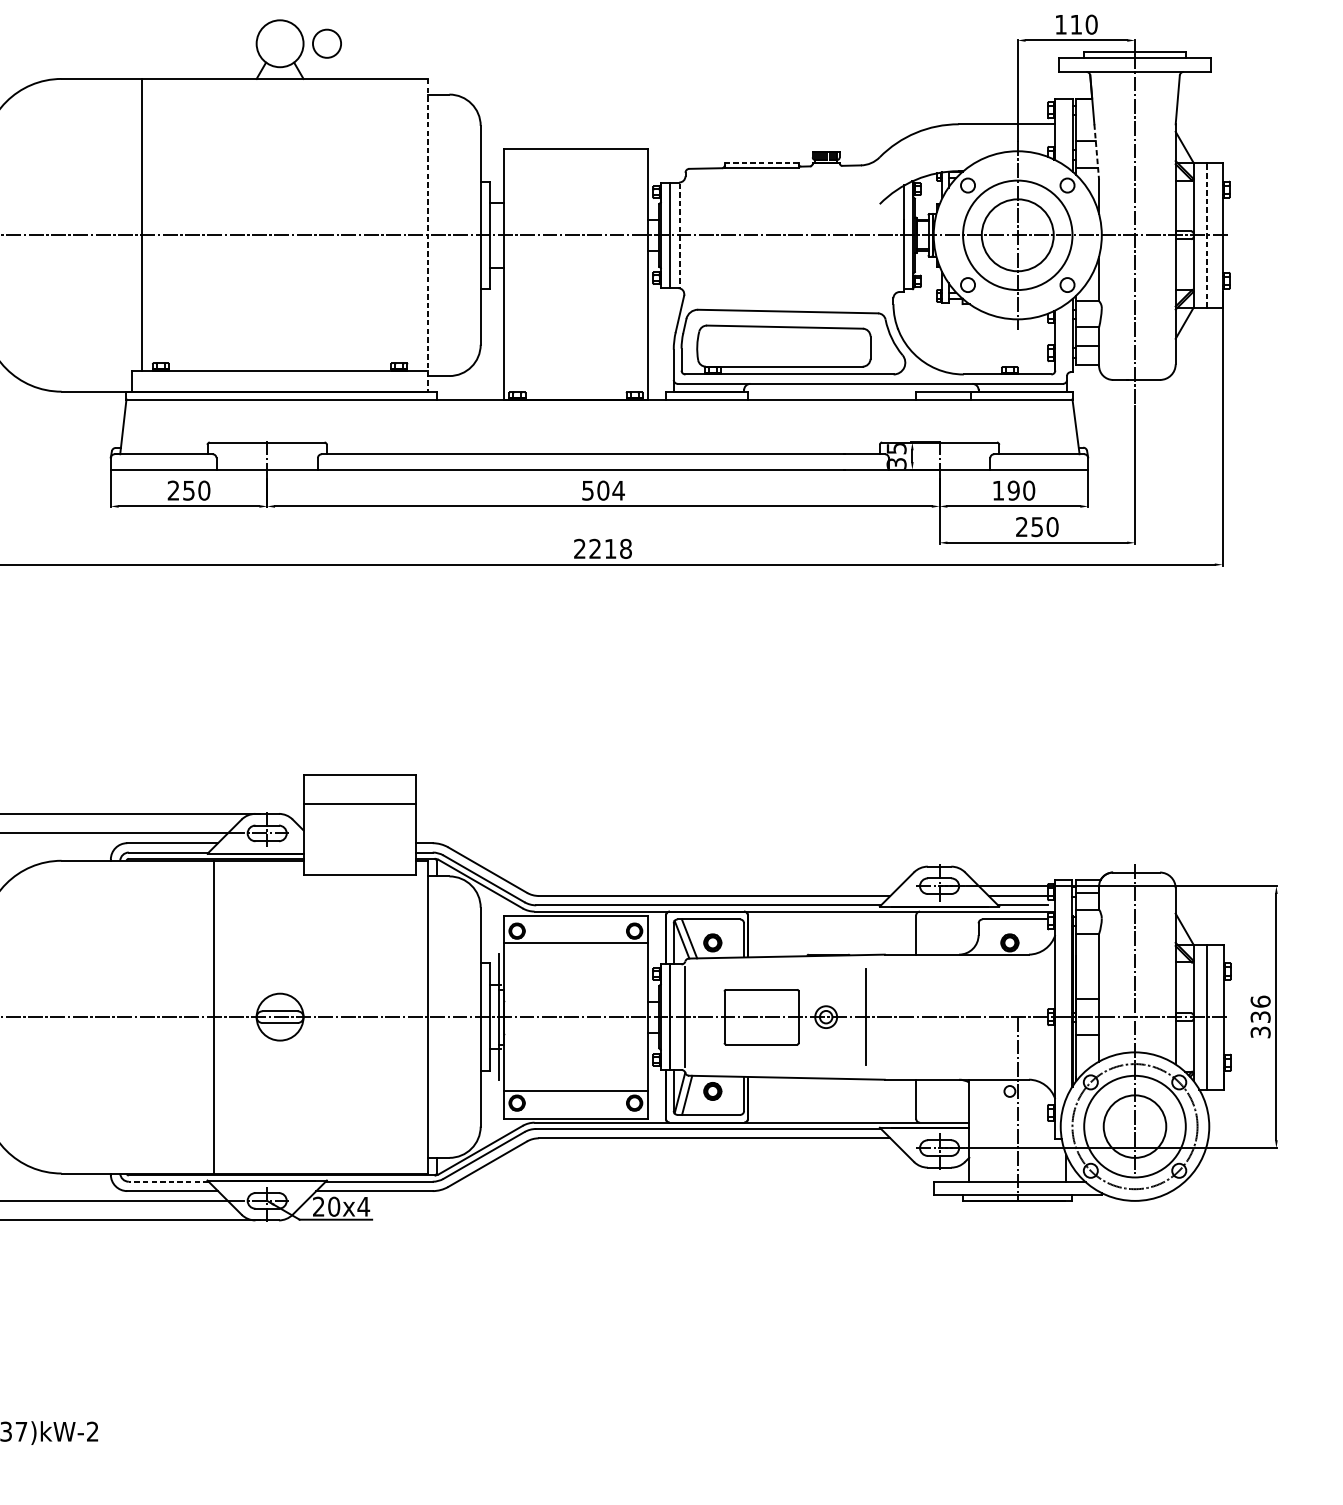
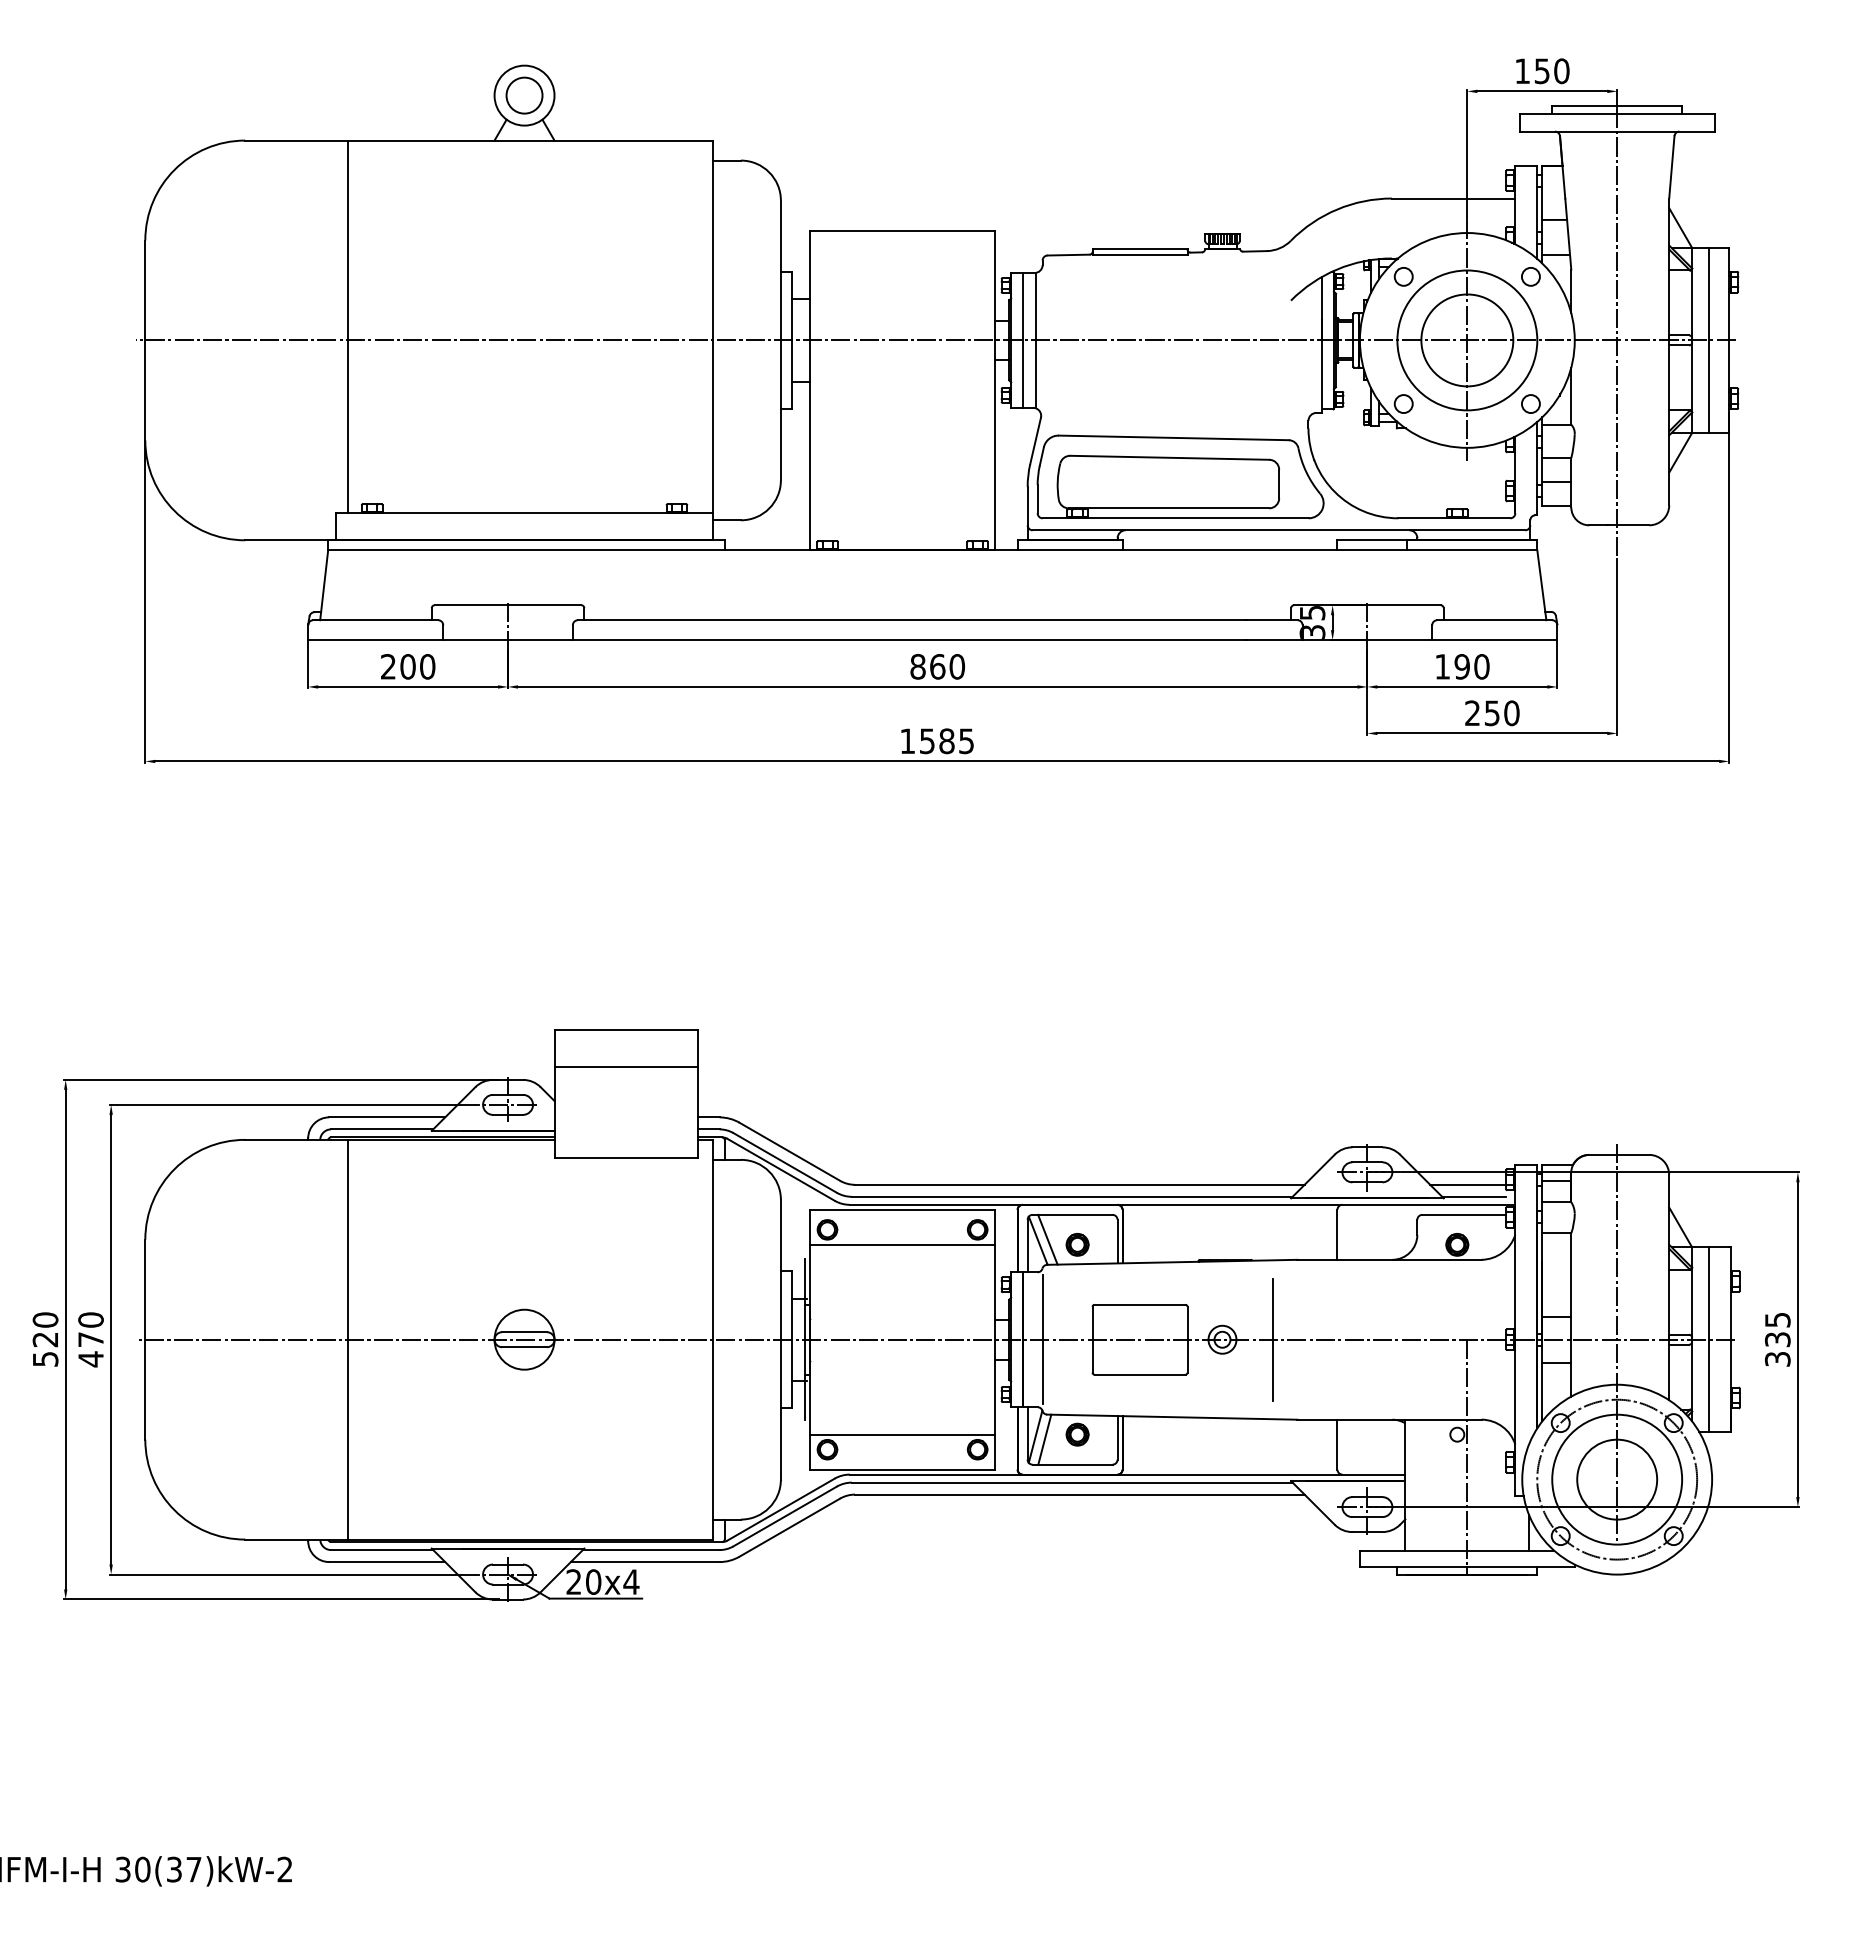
text: (1075, 24) -> (1541, 71), 110 -> 150
circle: (327, 43) -> (524, 95), moved
line: (1096, 152) -> (1568, 234), dashed -> solid
line: (761, 163) -> (1139, 248), dashed -> solid
line: (1207, 234) -> (1709, 339), dashed -> solid
line: (427, 235) -> (713, 340), dashed -> solid
line: (679, 235) -> (1035, 340), dashed -> solid
text: (188, 490) -> (407, 666), 250 -> 200
text: (603, 490) -> (937, 666), 504 -> 860
text: (603, 549) -> (937, 741), 2218 -> 1585
text: (1260, 1001) -> (1777, 1319), 336 -> 335
line: (213, 1016) -> (347, 1339), moved
line: (168, 1182) -> (381, 1550), dashed -> solid

